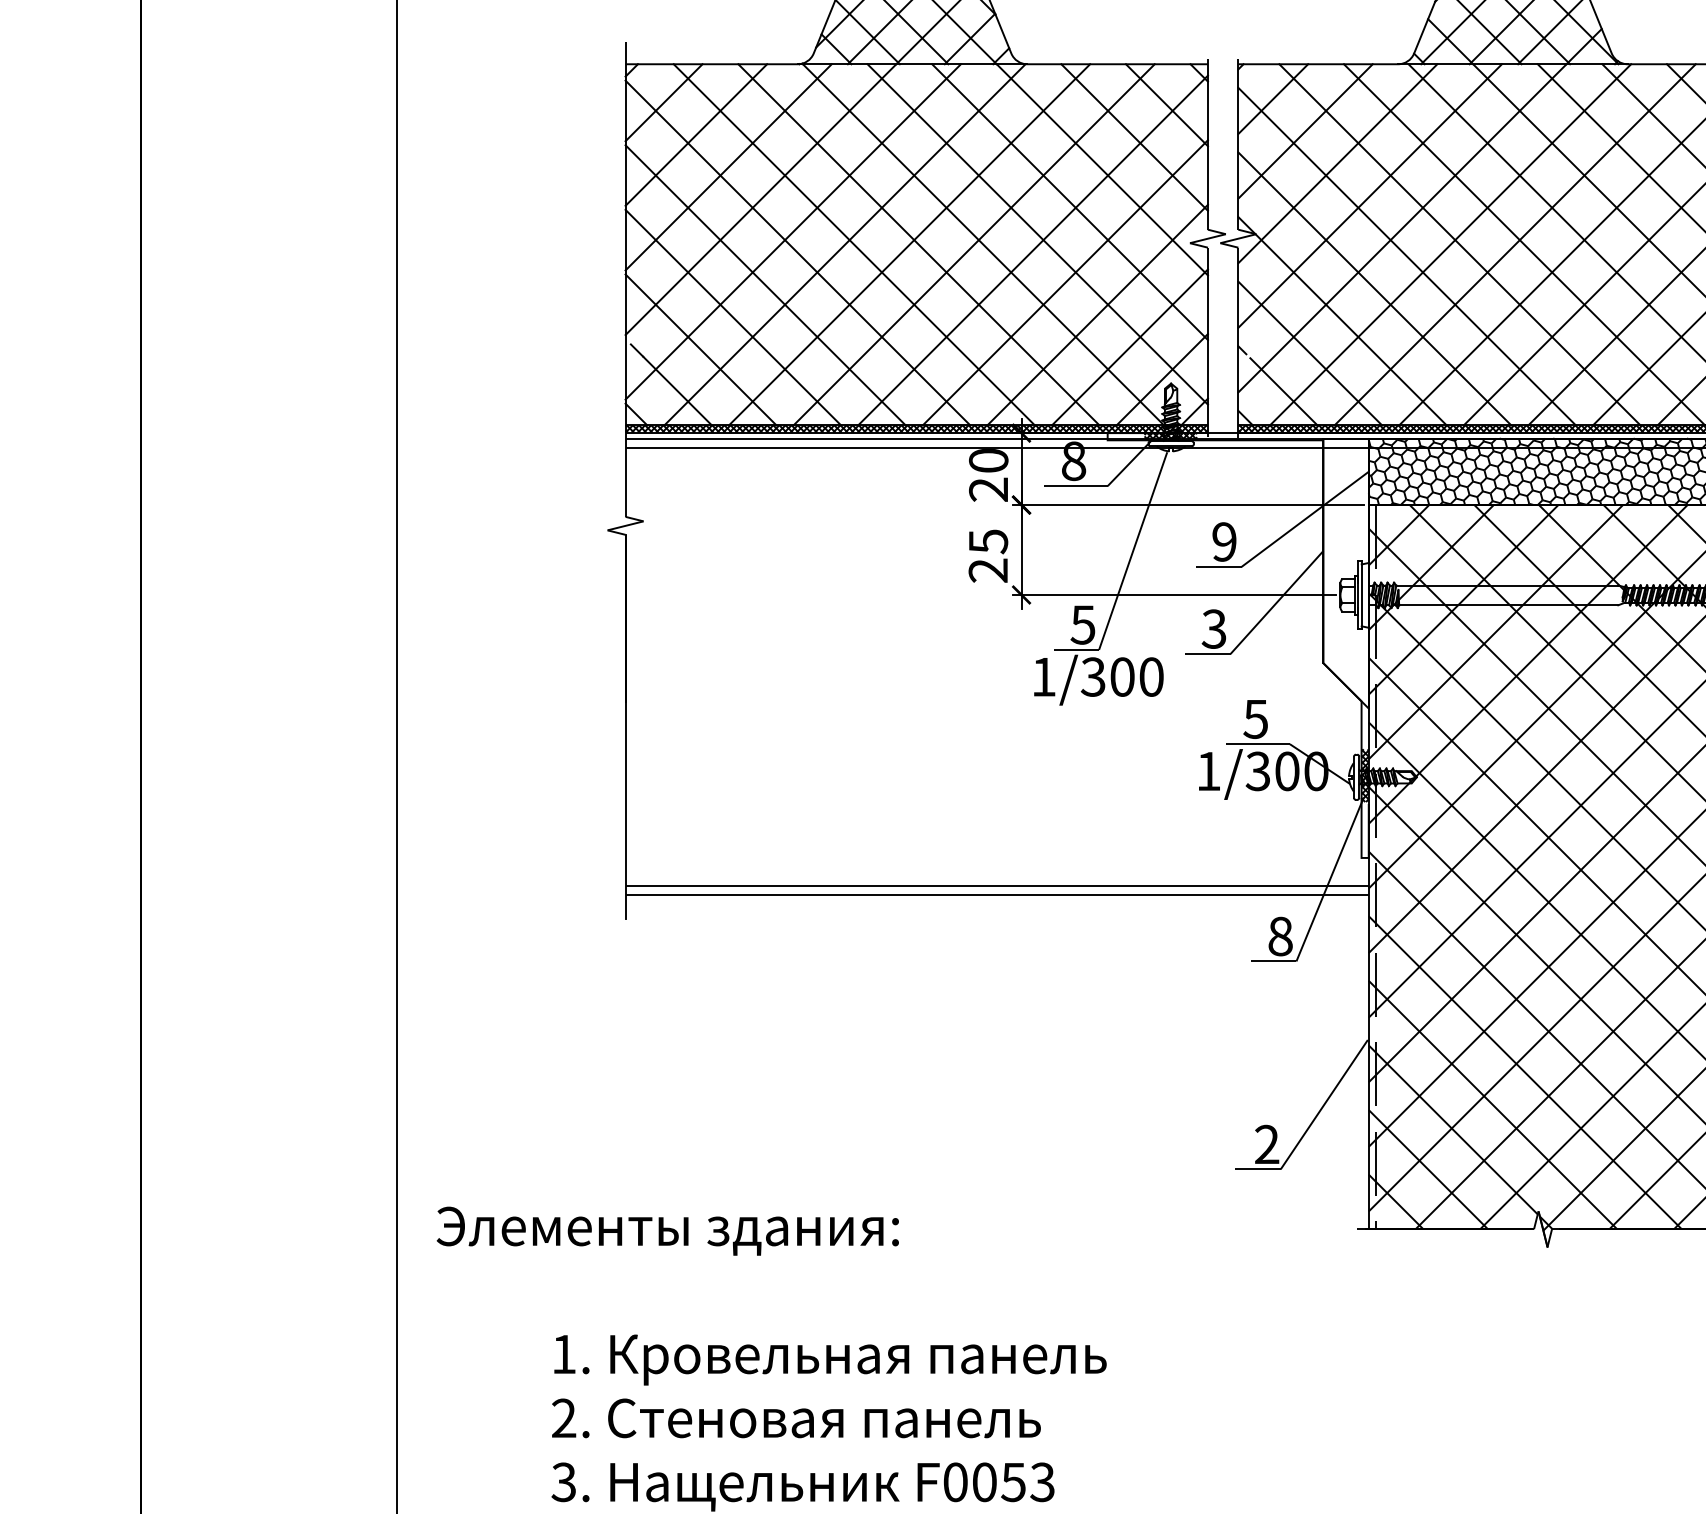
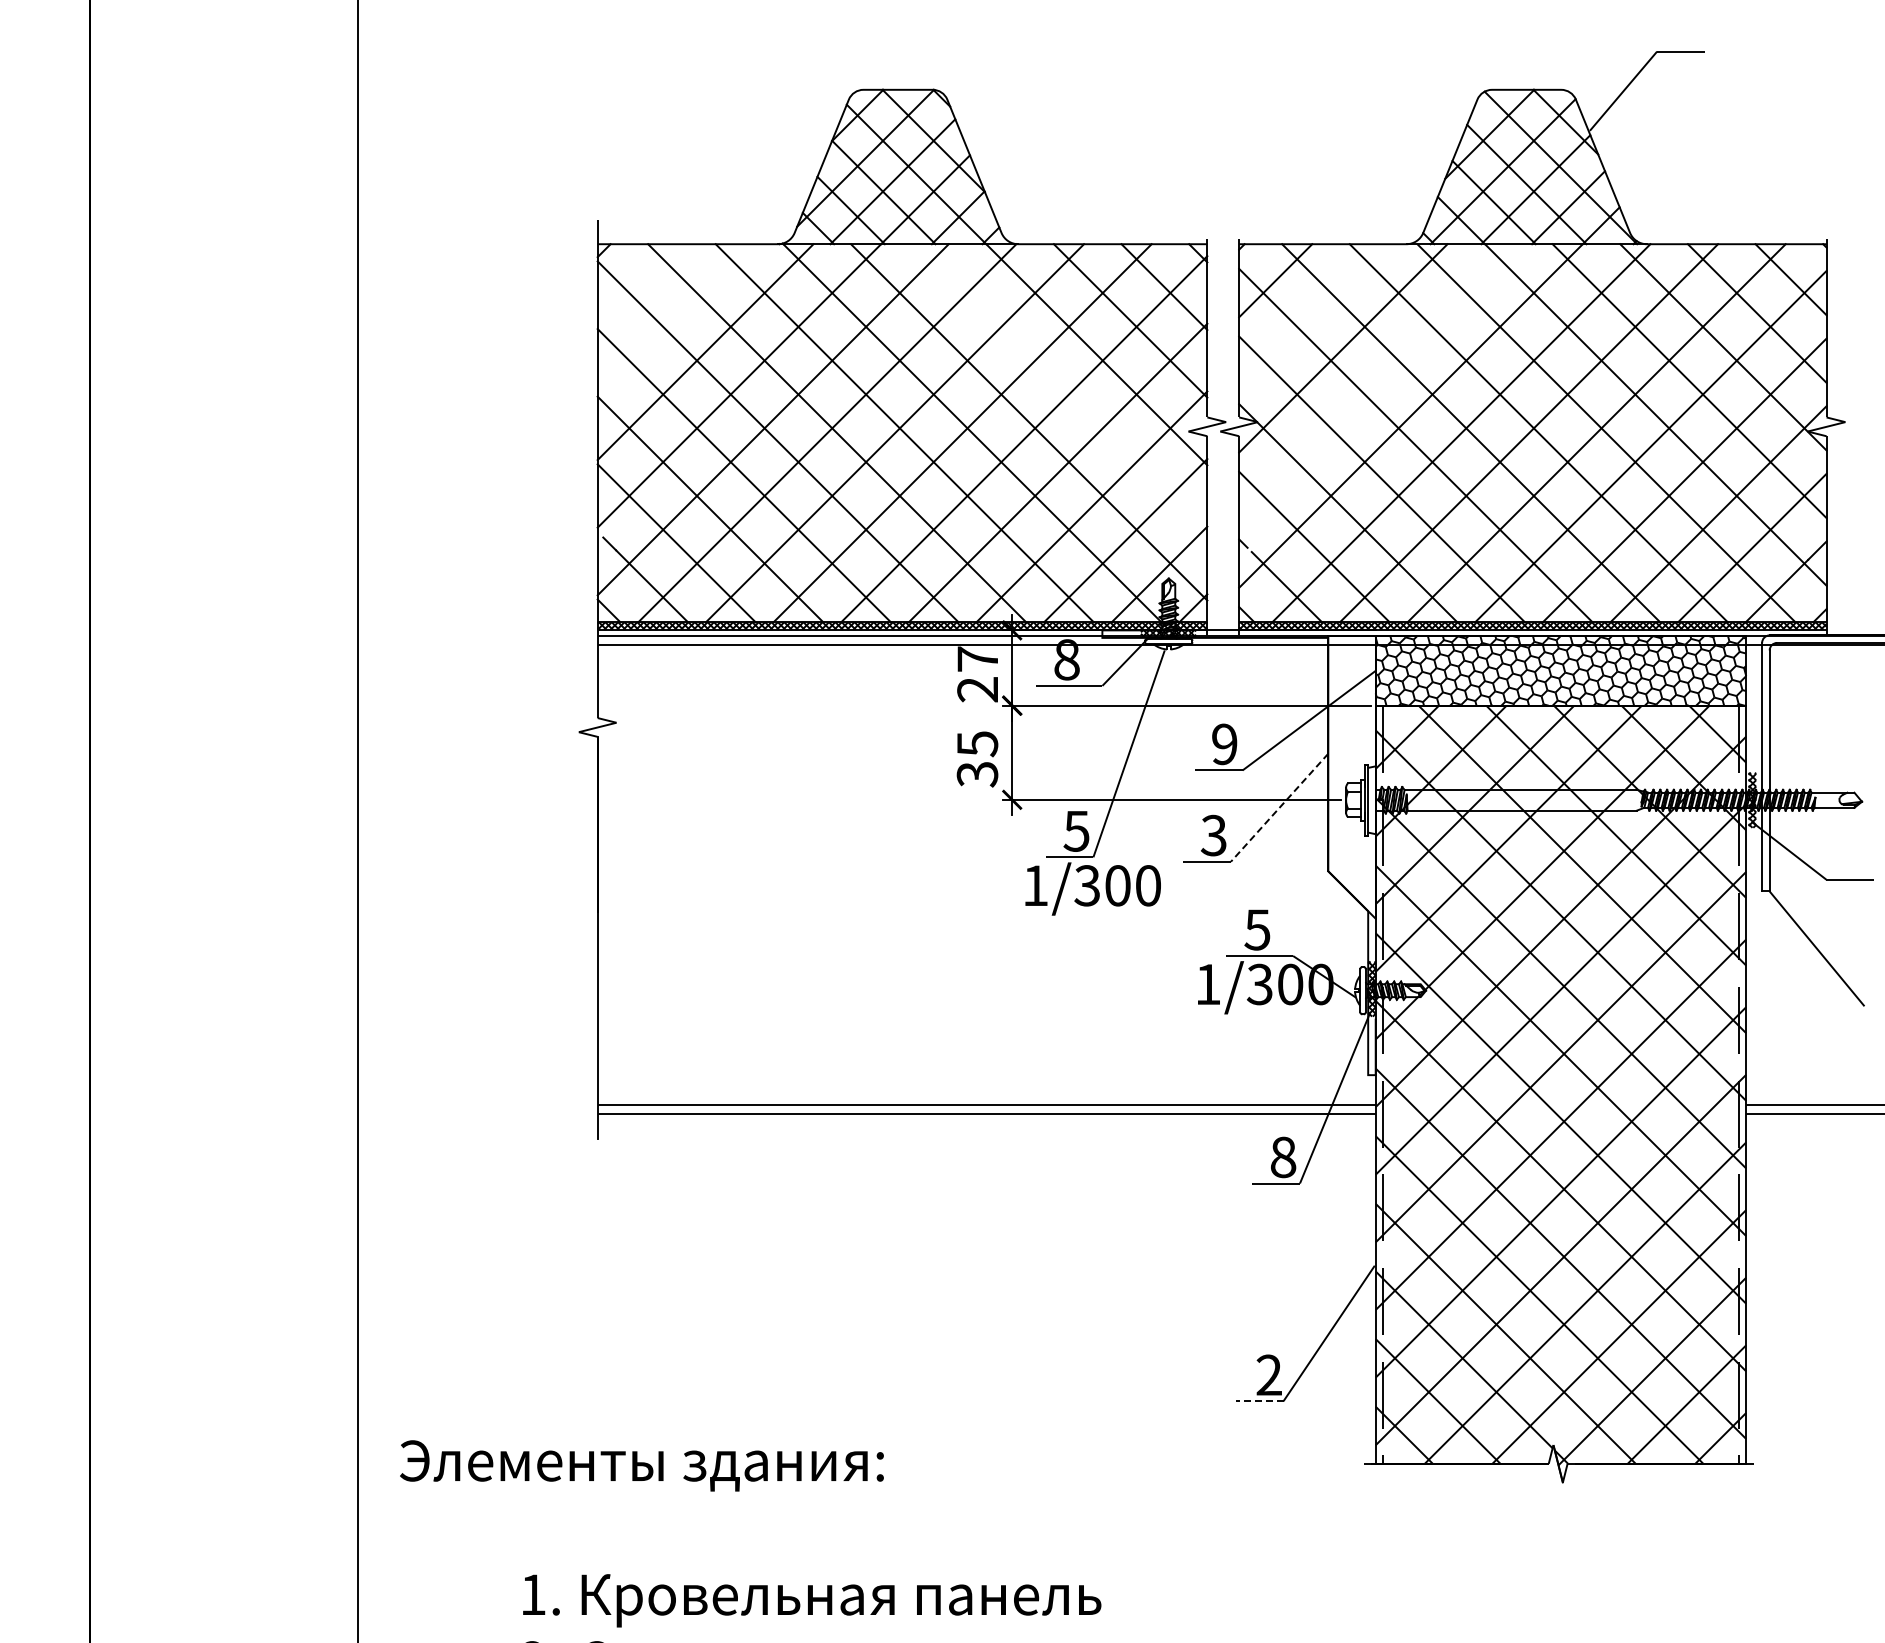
line: (663, 102) -> (637, 284), removed
line: (1305, 131) -> (1309, 314), removed
line: (696, 135) -> (671, 318), removed
line: (1370, 196) -> (1377, 382), removed
line: (1069, 202) -> (1062, 388), removed
text: (988, 459) -> (977, 658), 20 -> 27
text: (988, 570) -> (977, 774), 25 -> 35
line: (1276, 602) -> (1279, 807), solid -> dashed
line: (1257, 1169) -> (1259, 1401), solid -> dashed

